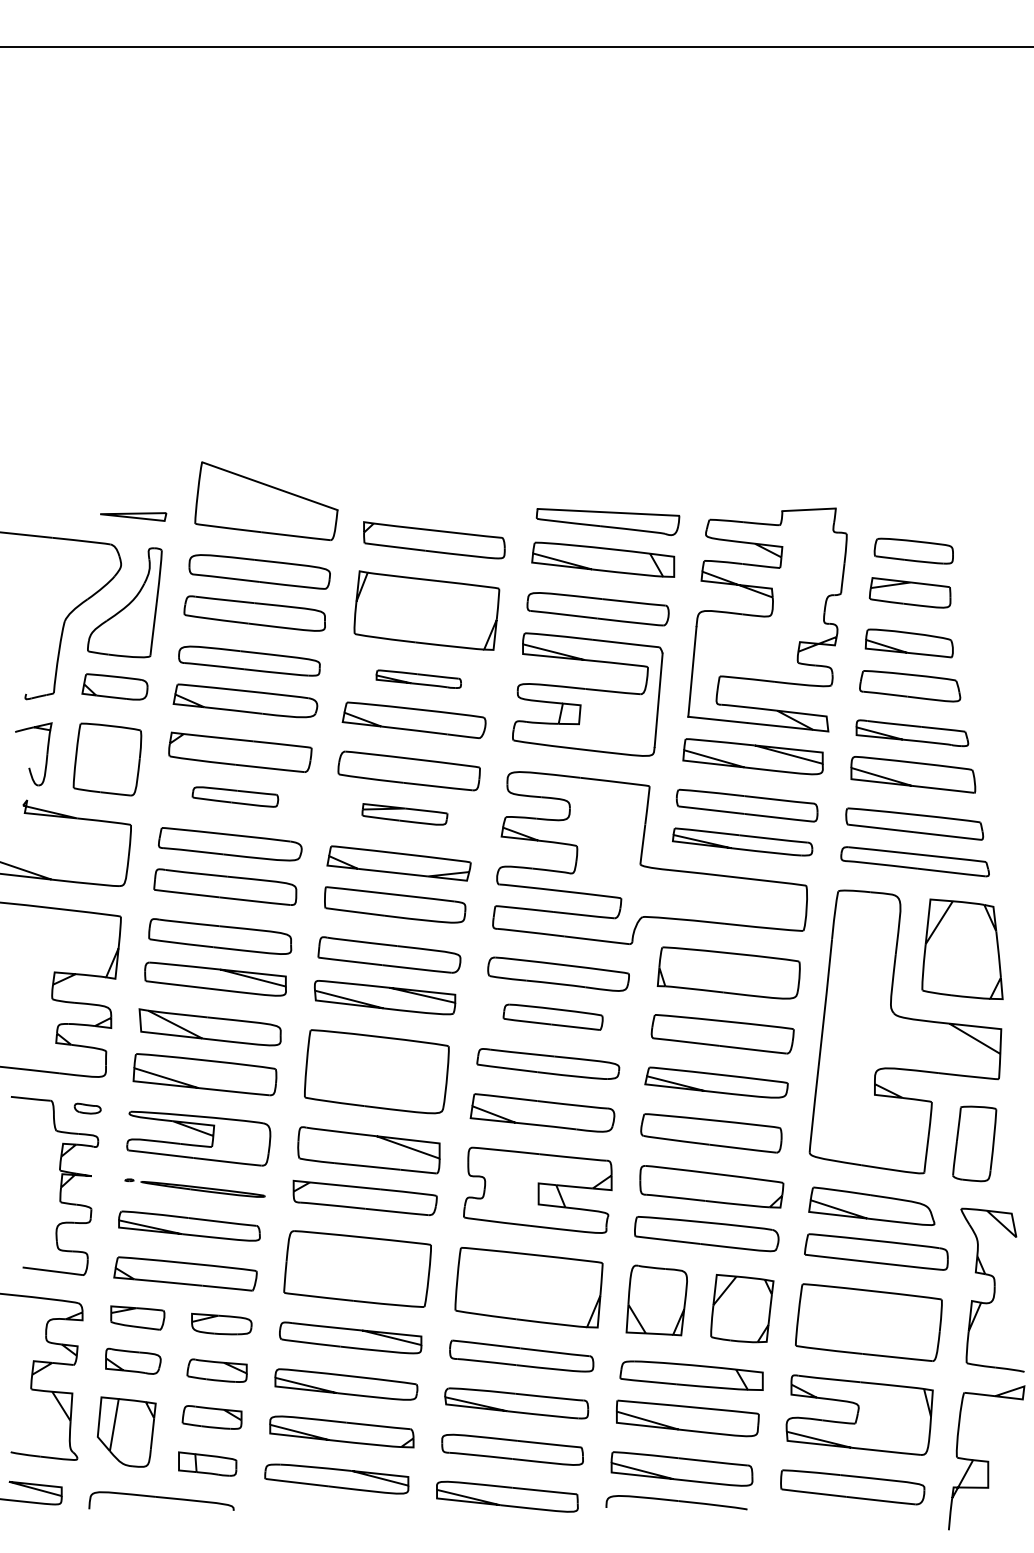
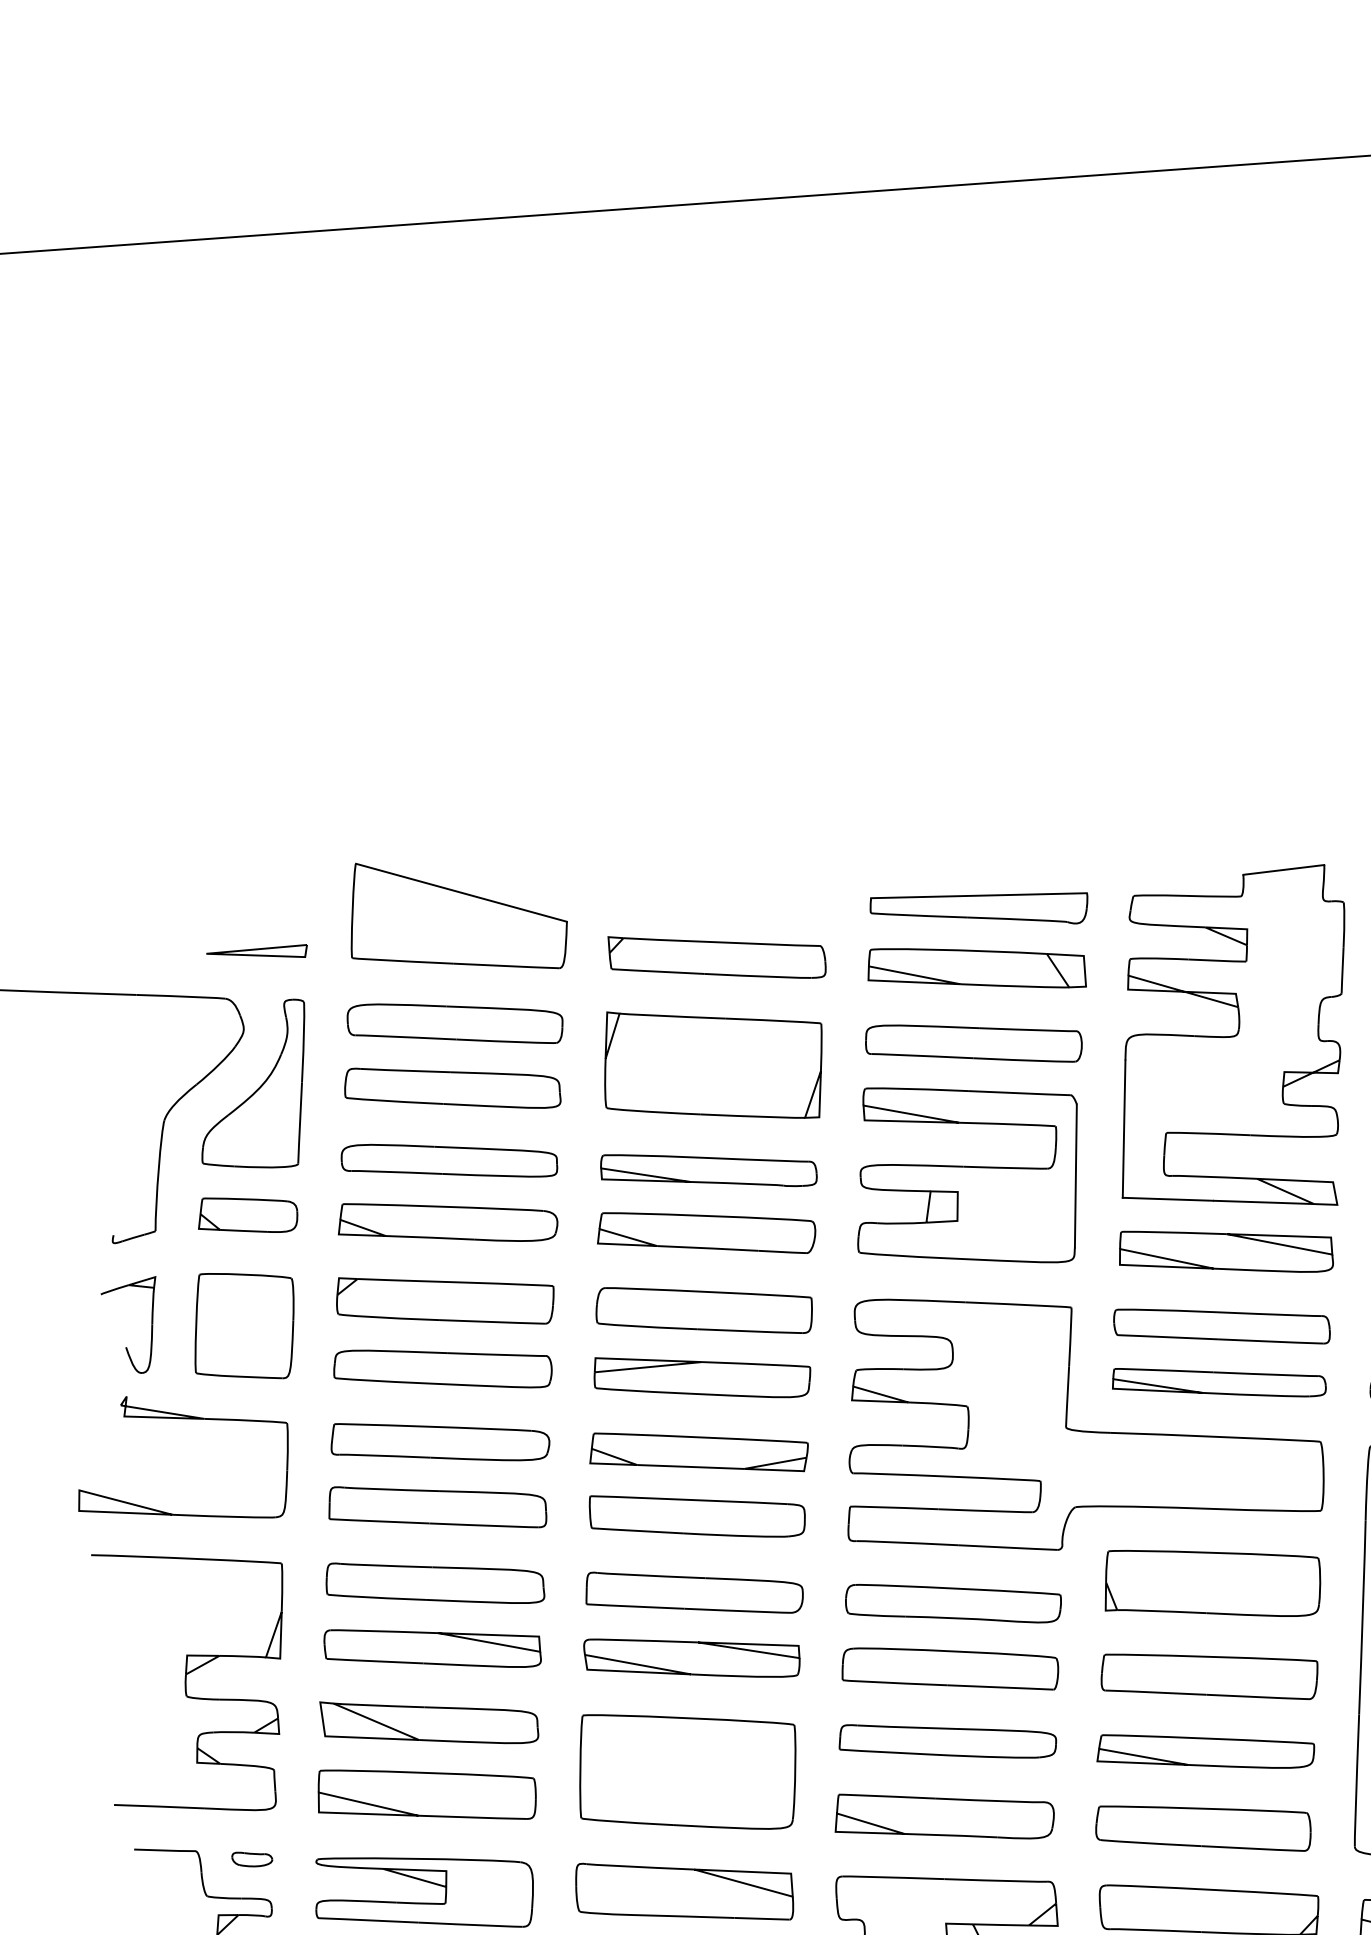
part: (418, 678) -> (708, 1168), size x1.67
part: (235, 796) -> (442, 1368), size x1.67
part: (404, 814) -> (701, 1377), size x1.67
part: (552, 1017) -> (949, 1669), size x1.43

